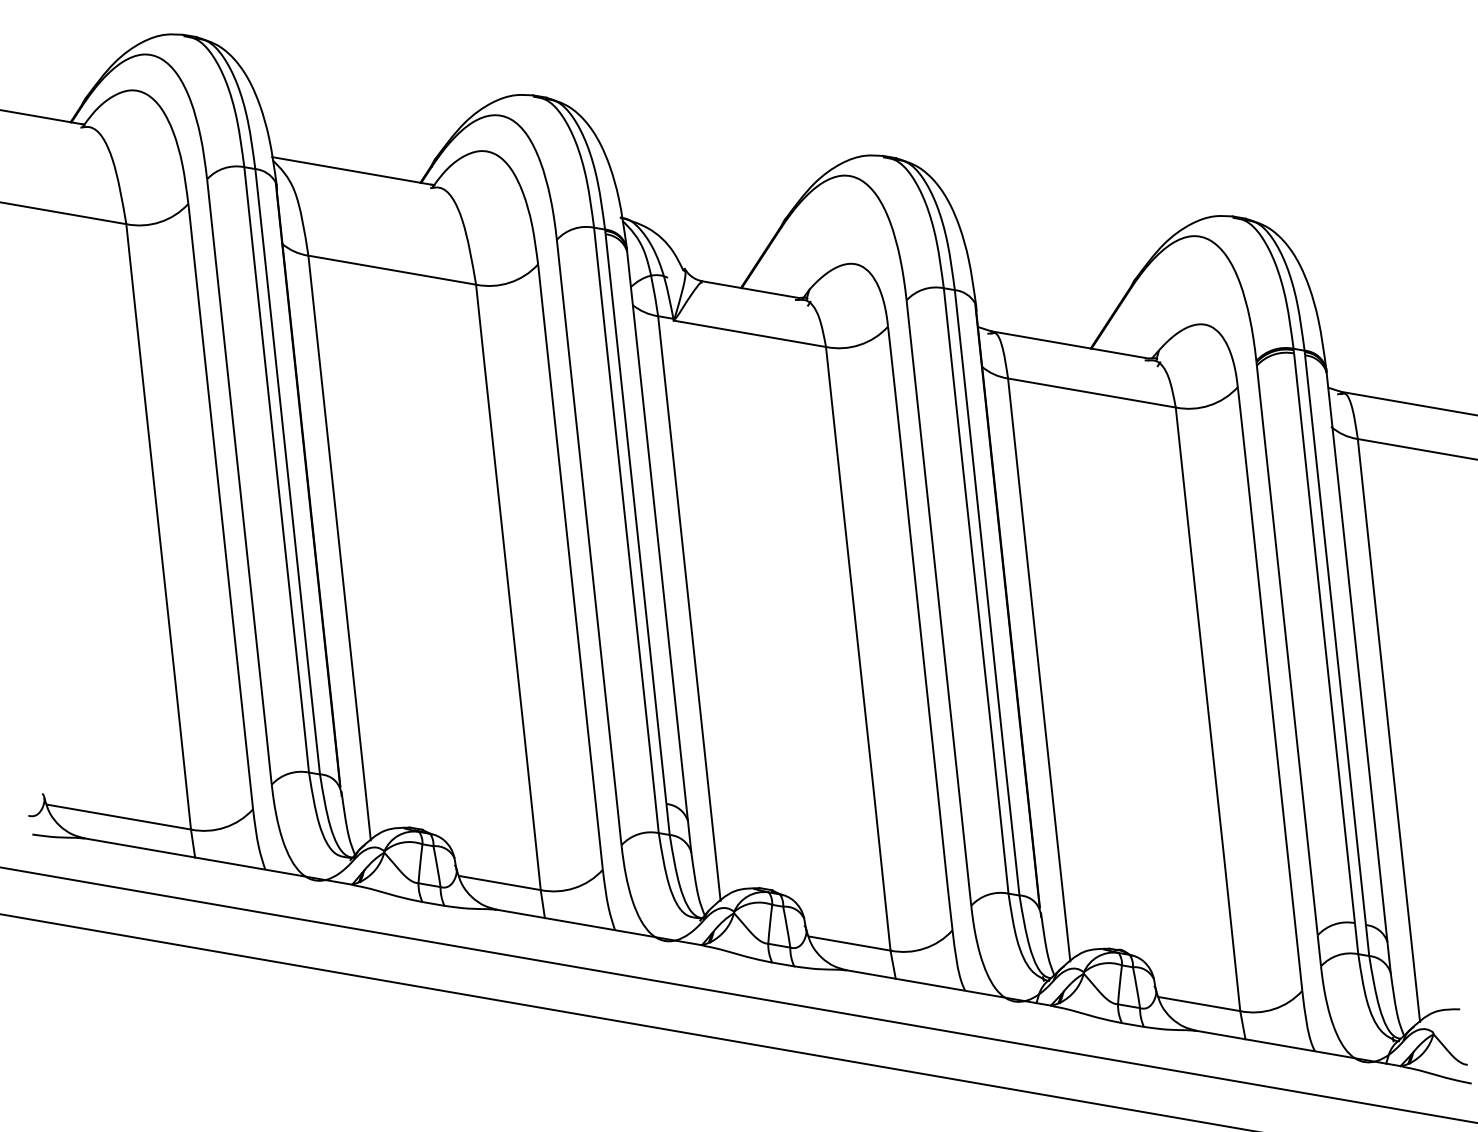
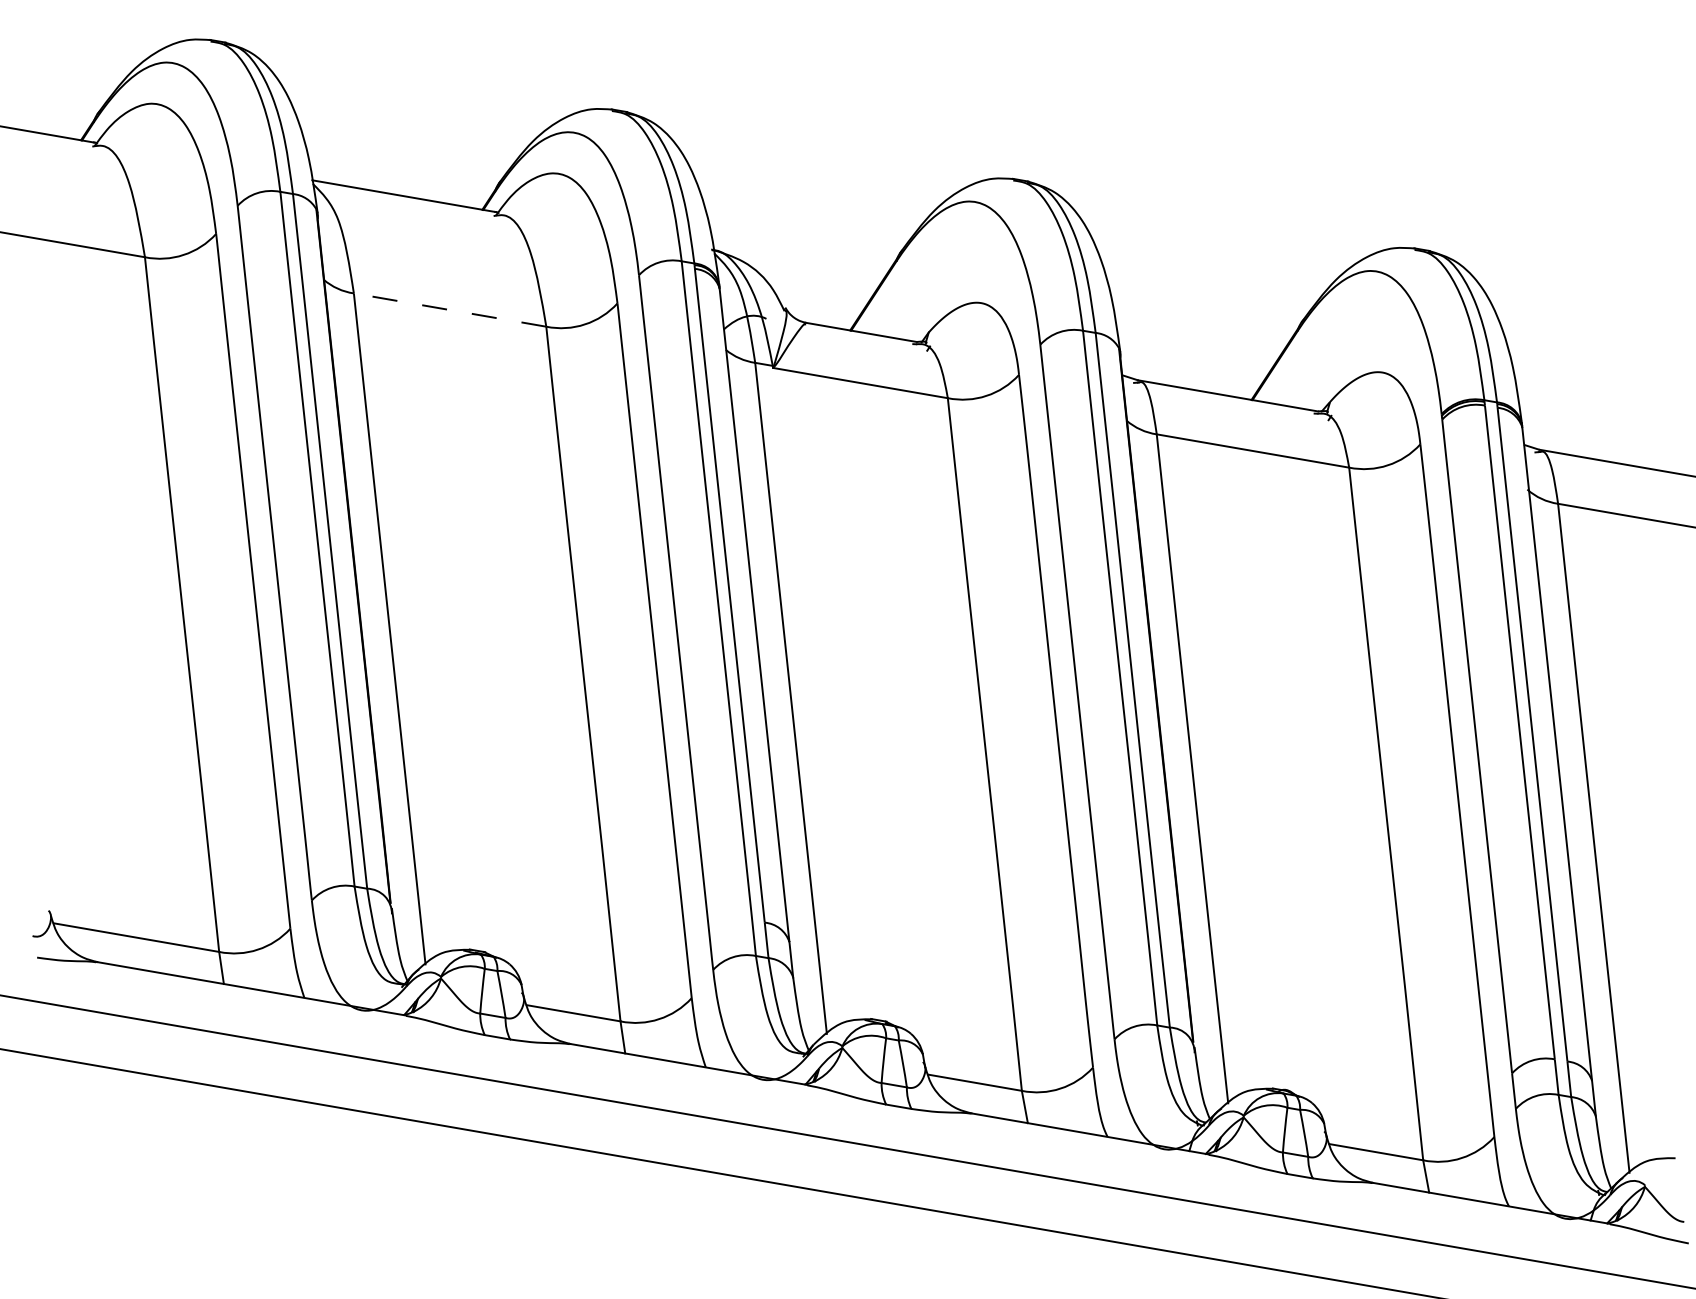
line: (391, 270) -> (449, 310), solid -> dashed

